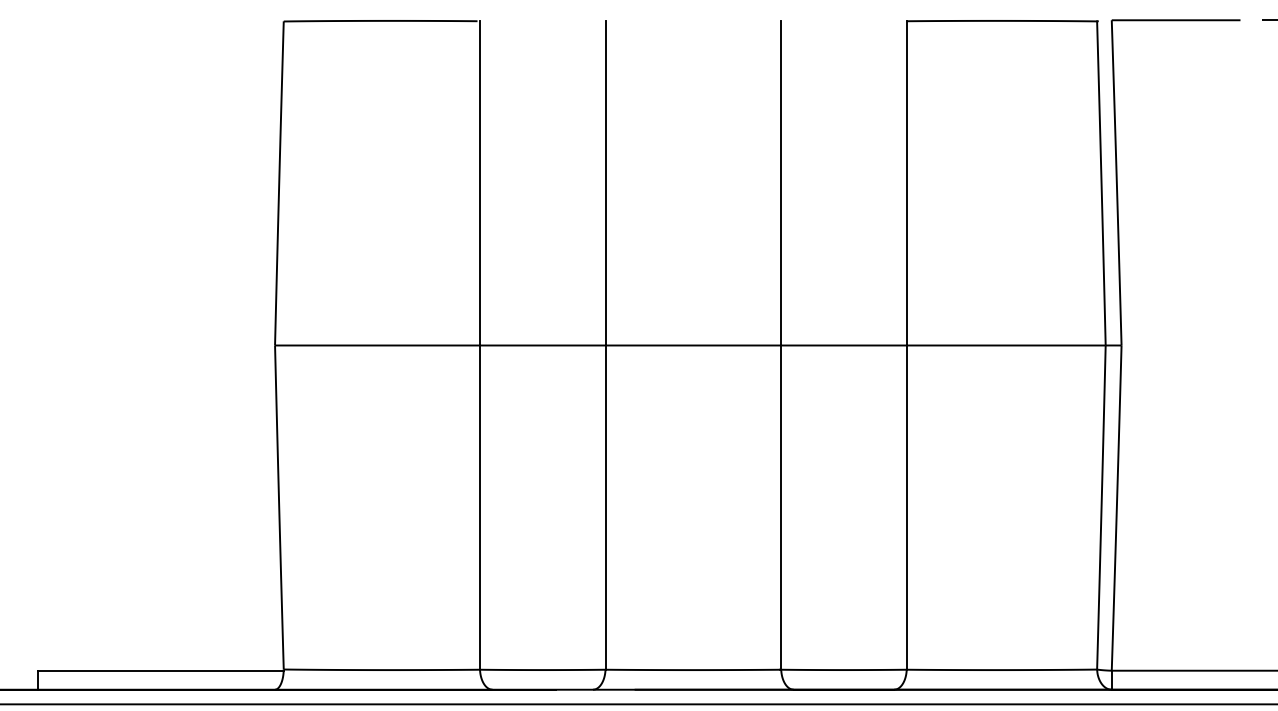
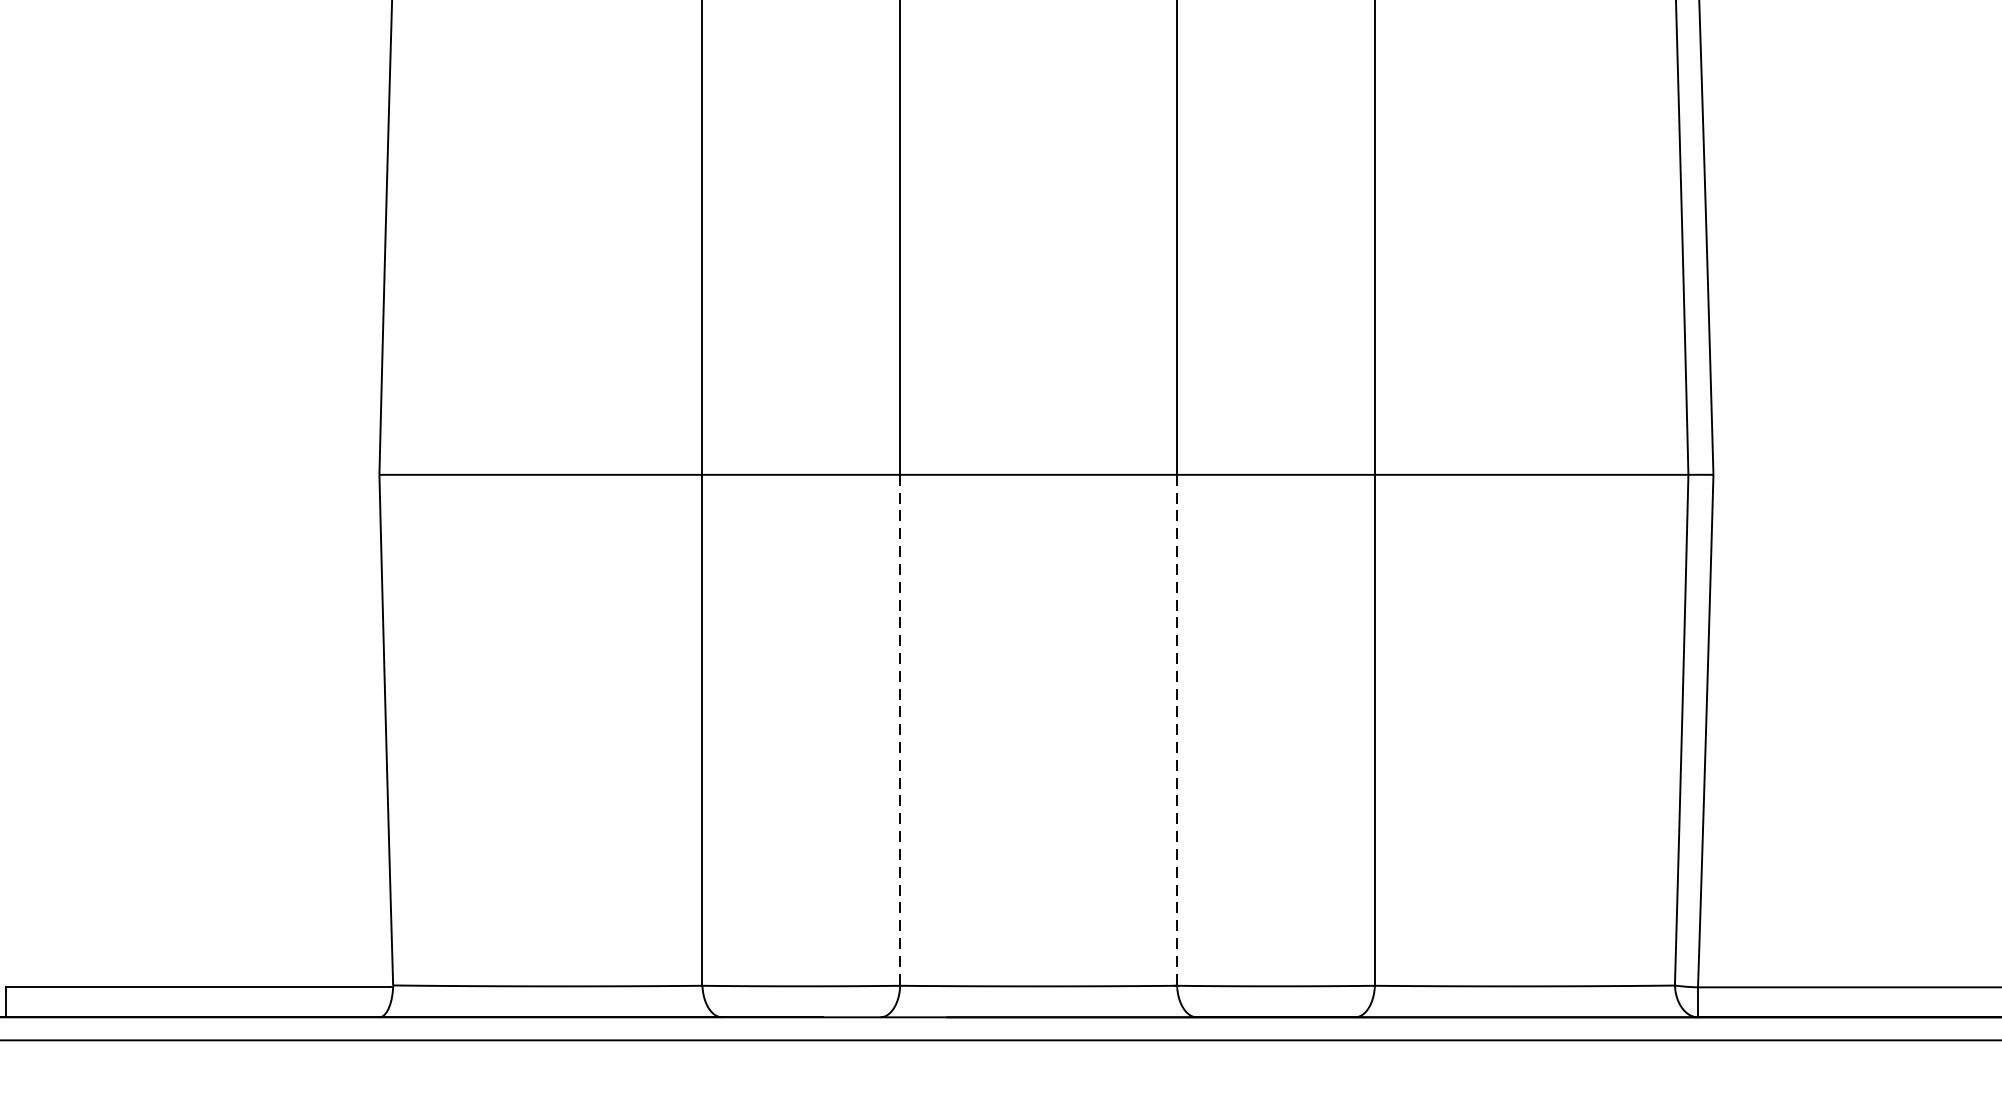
line: (605, 508) -> (900, 731), solid -> dashed
line: (781, 508) -> (1177, 731), solid -> dashed

